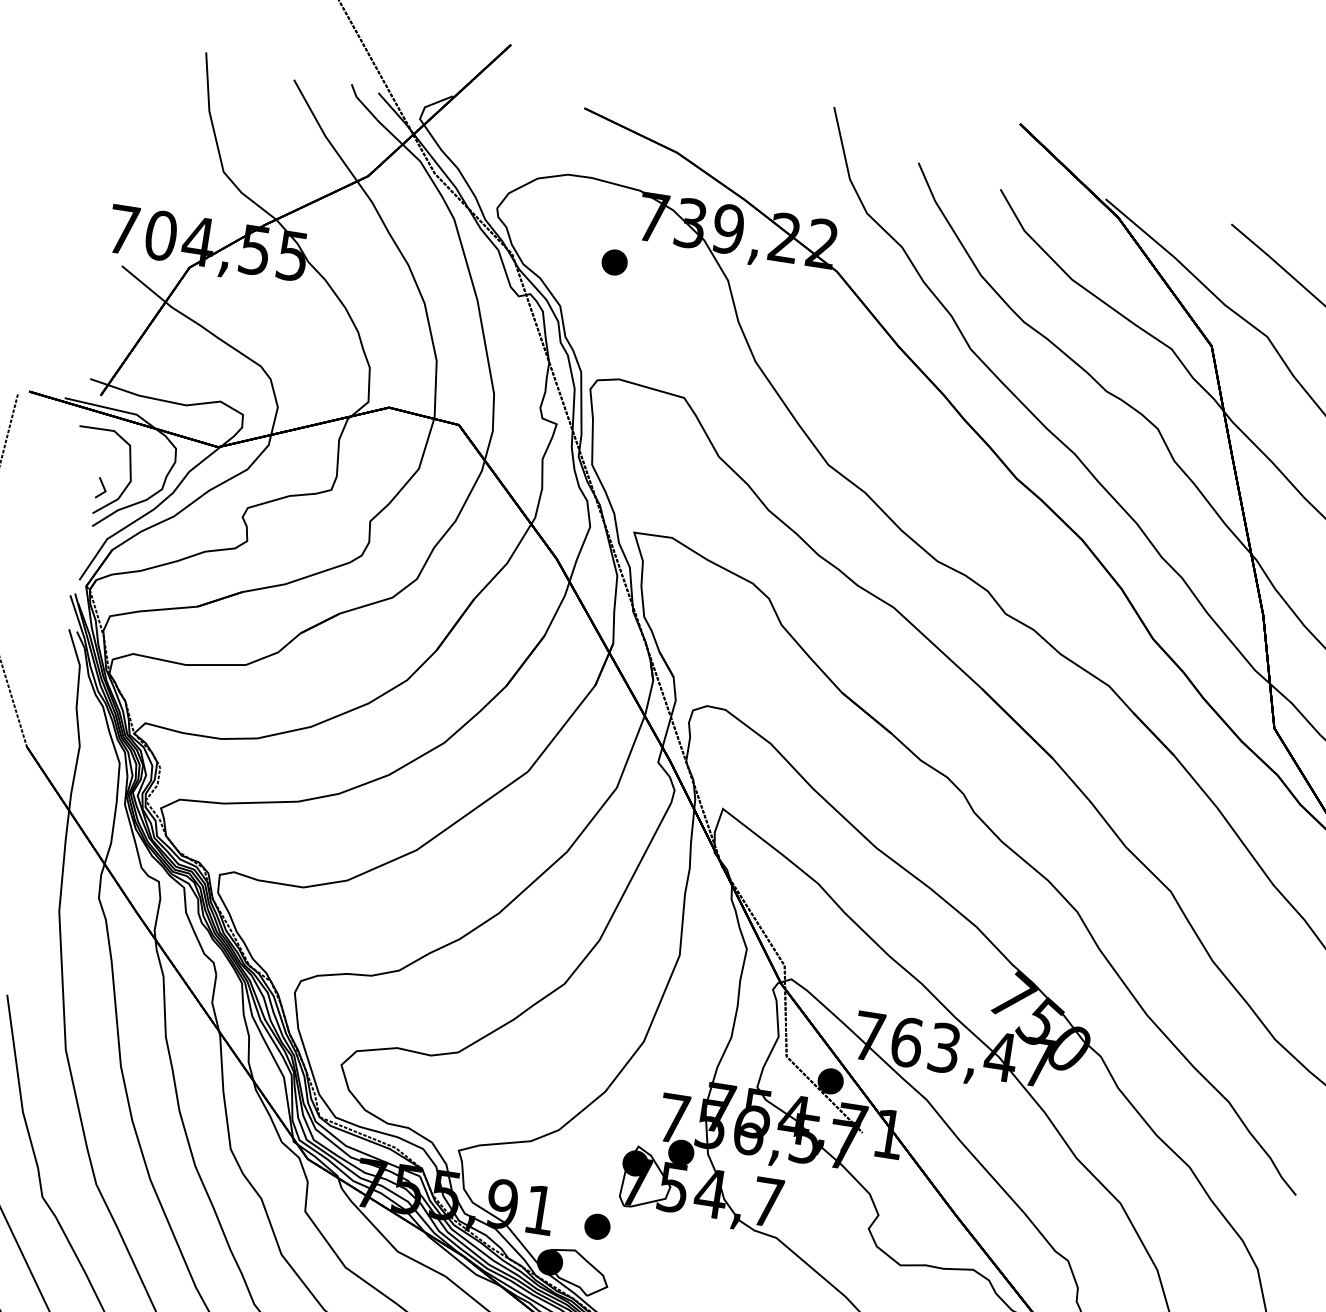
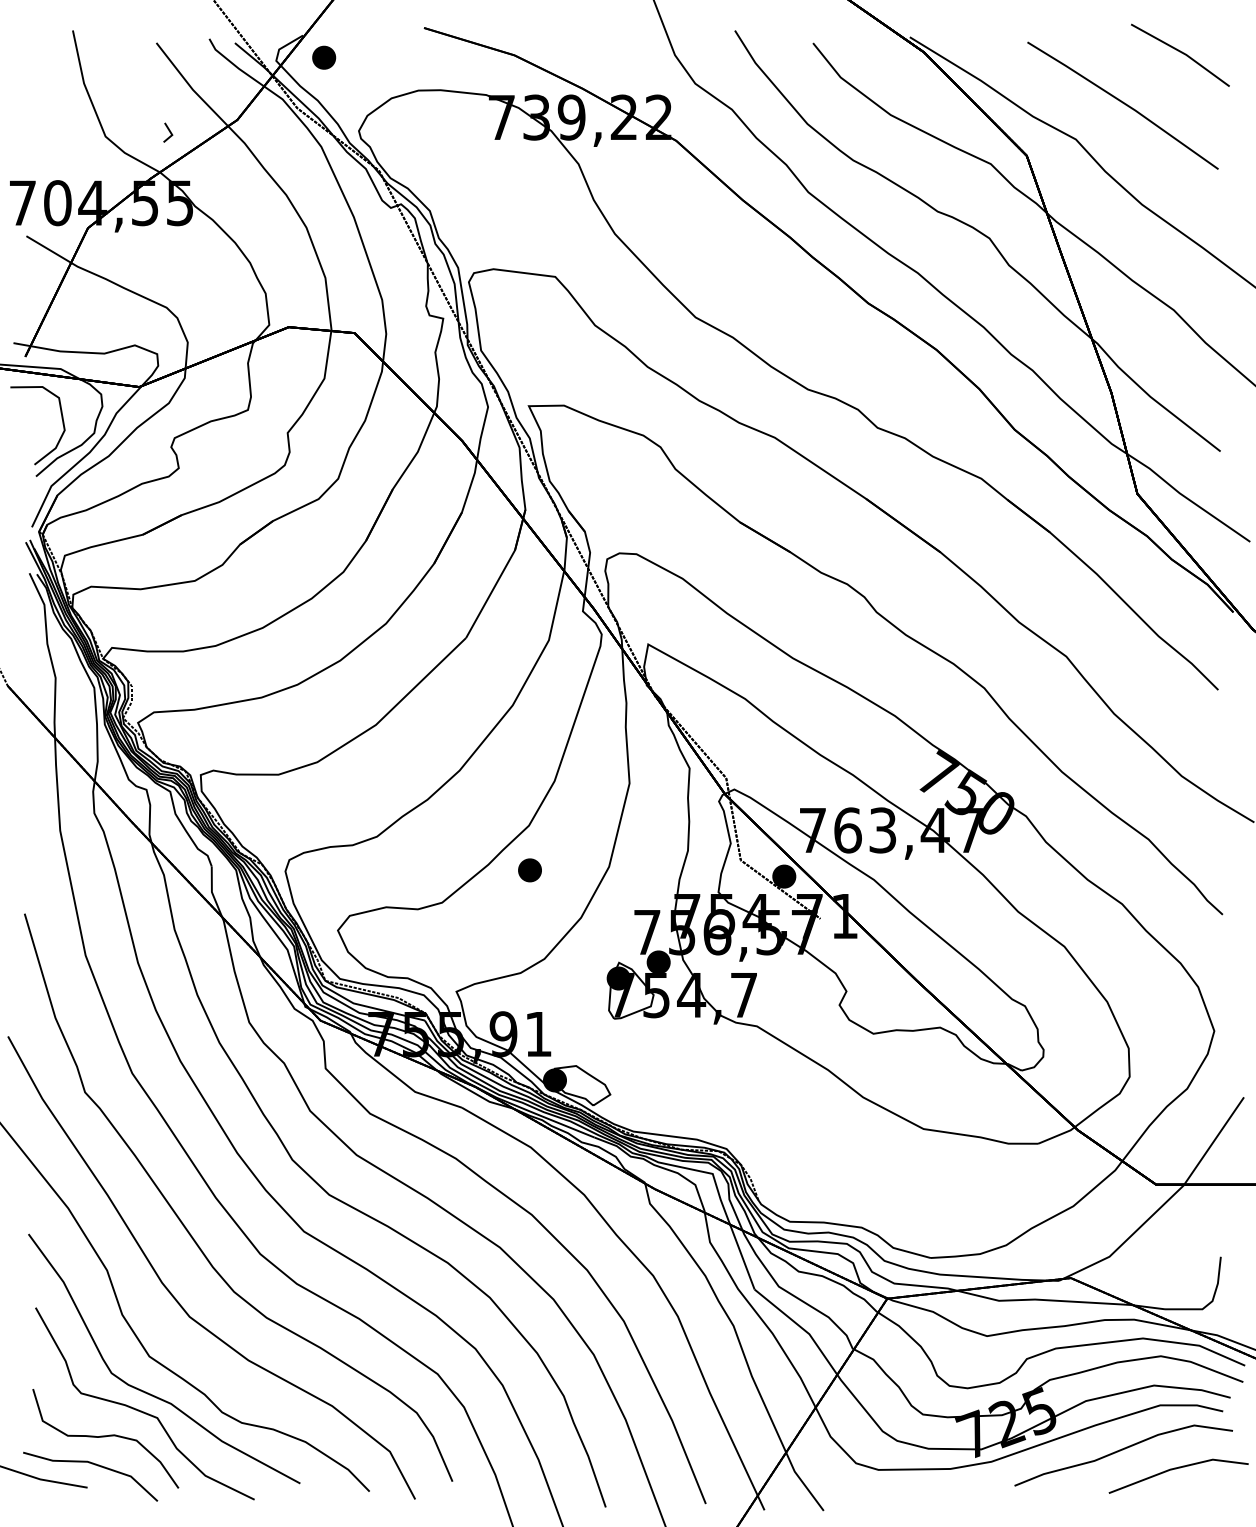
part: (615, 262) -> (324, 57), moved
part: (101, 488) -> (168, 132), moved
part: (596, 1226) -> (529, 870), moved

